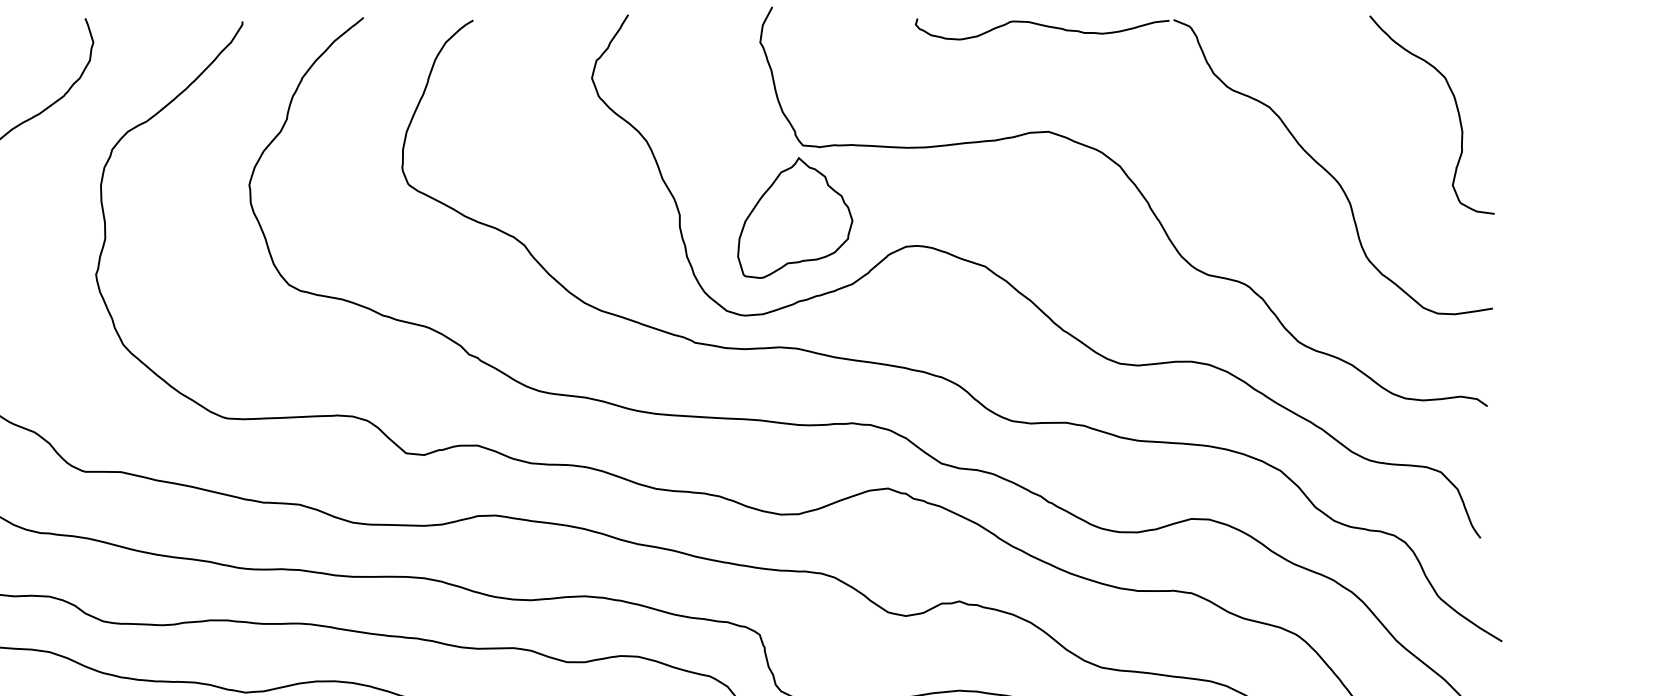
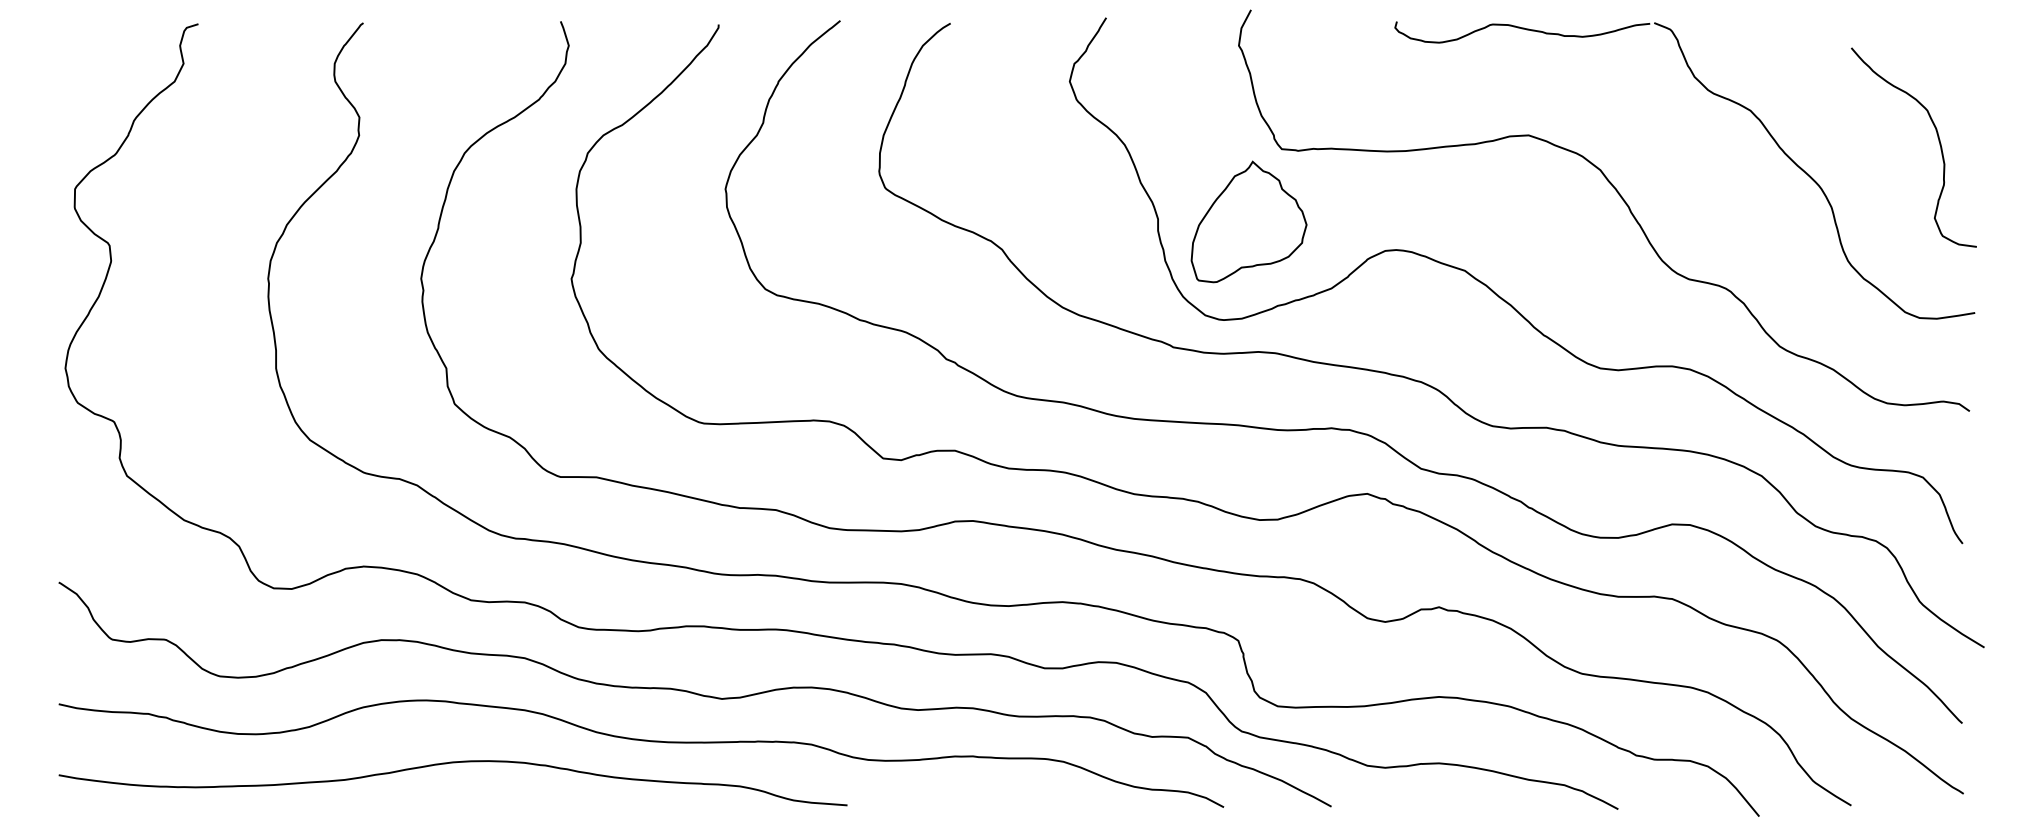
curve: (1456, 109) -> (1938, 141), moved
part: (794, 217) -> (1248, 221), moved

